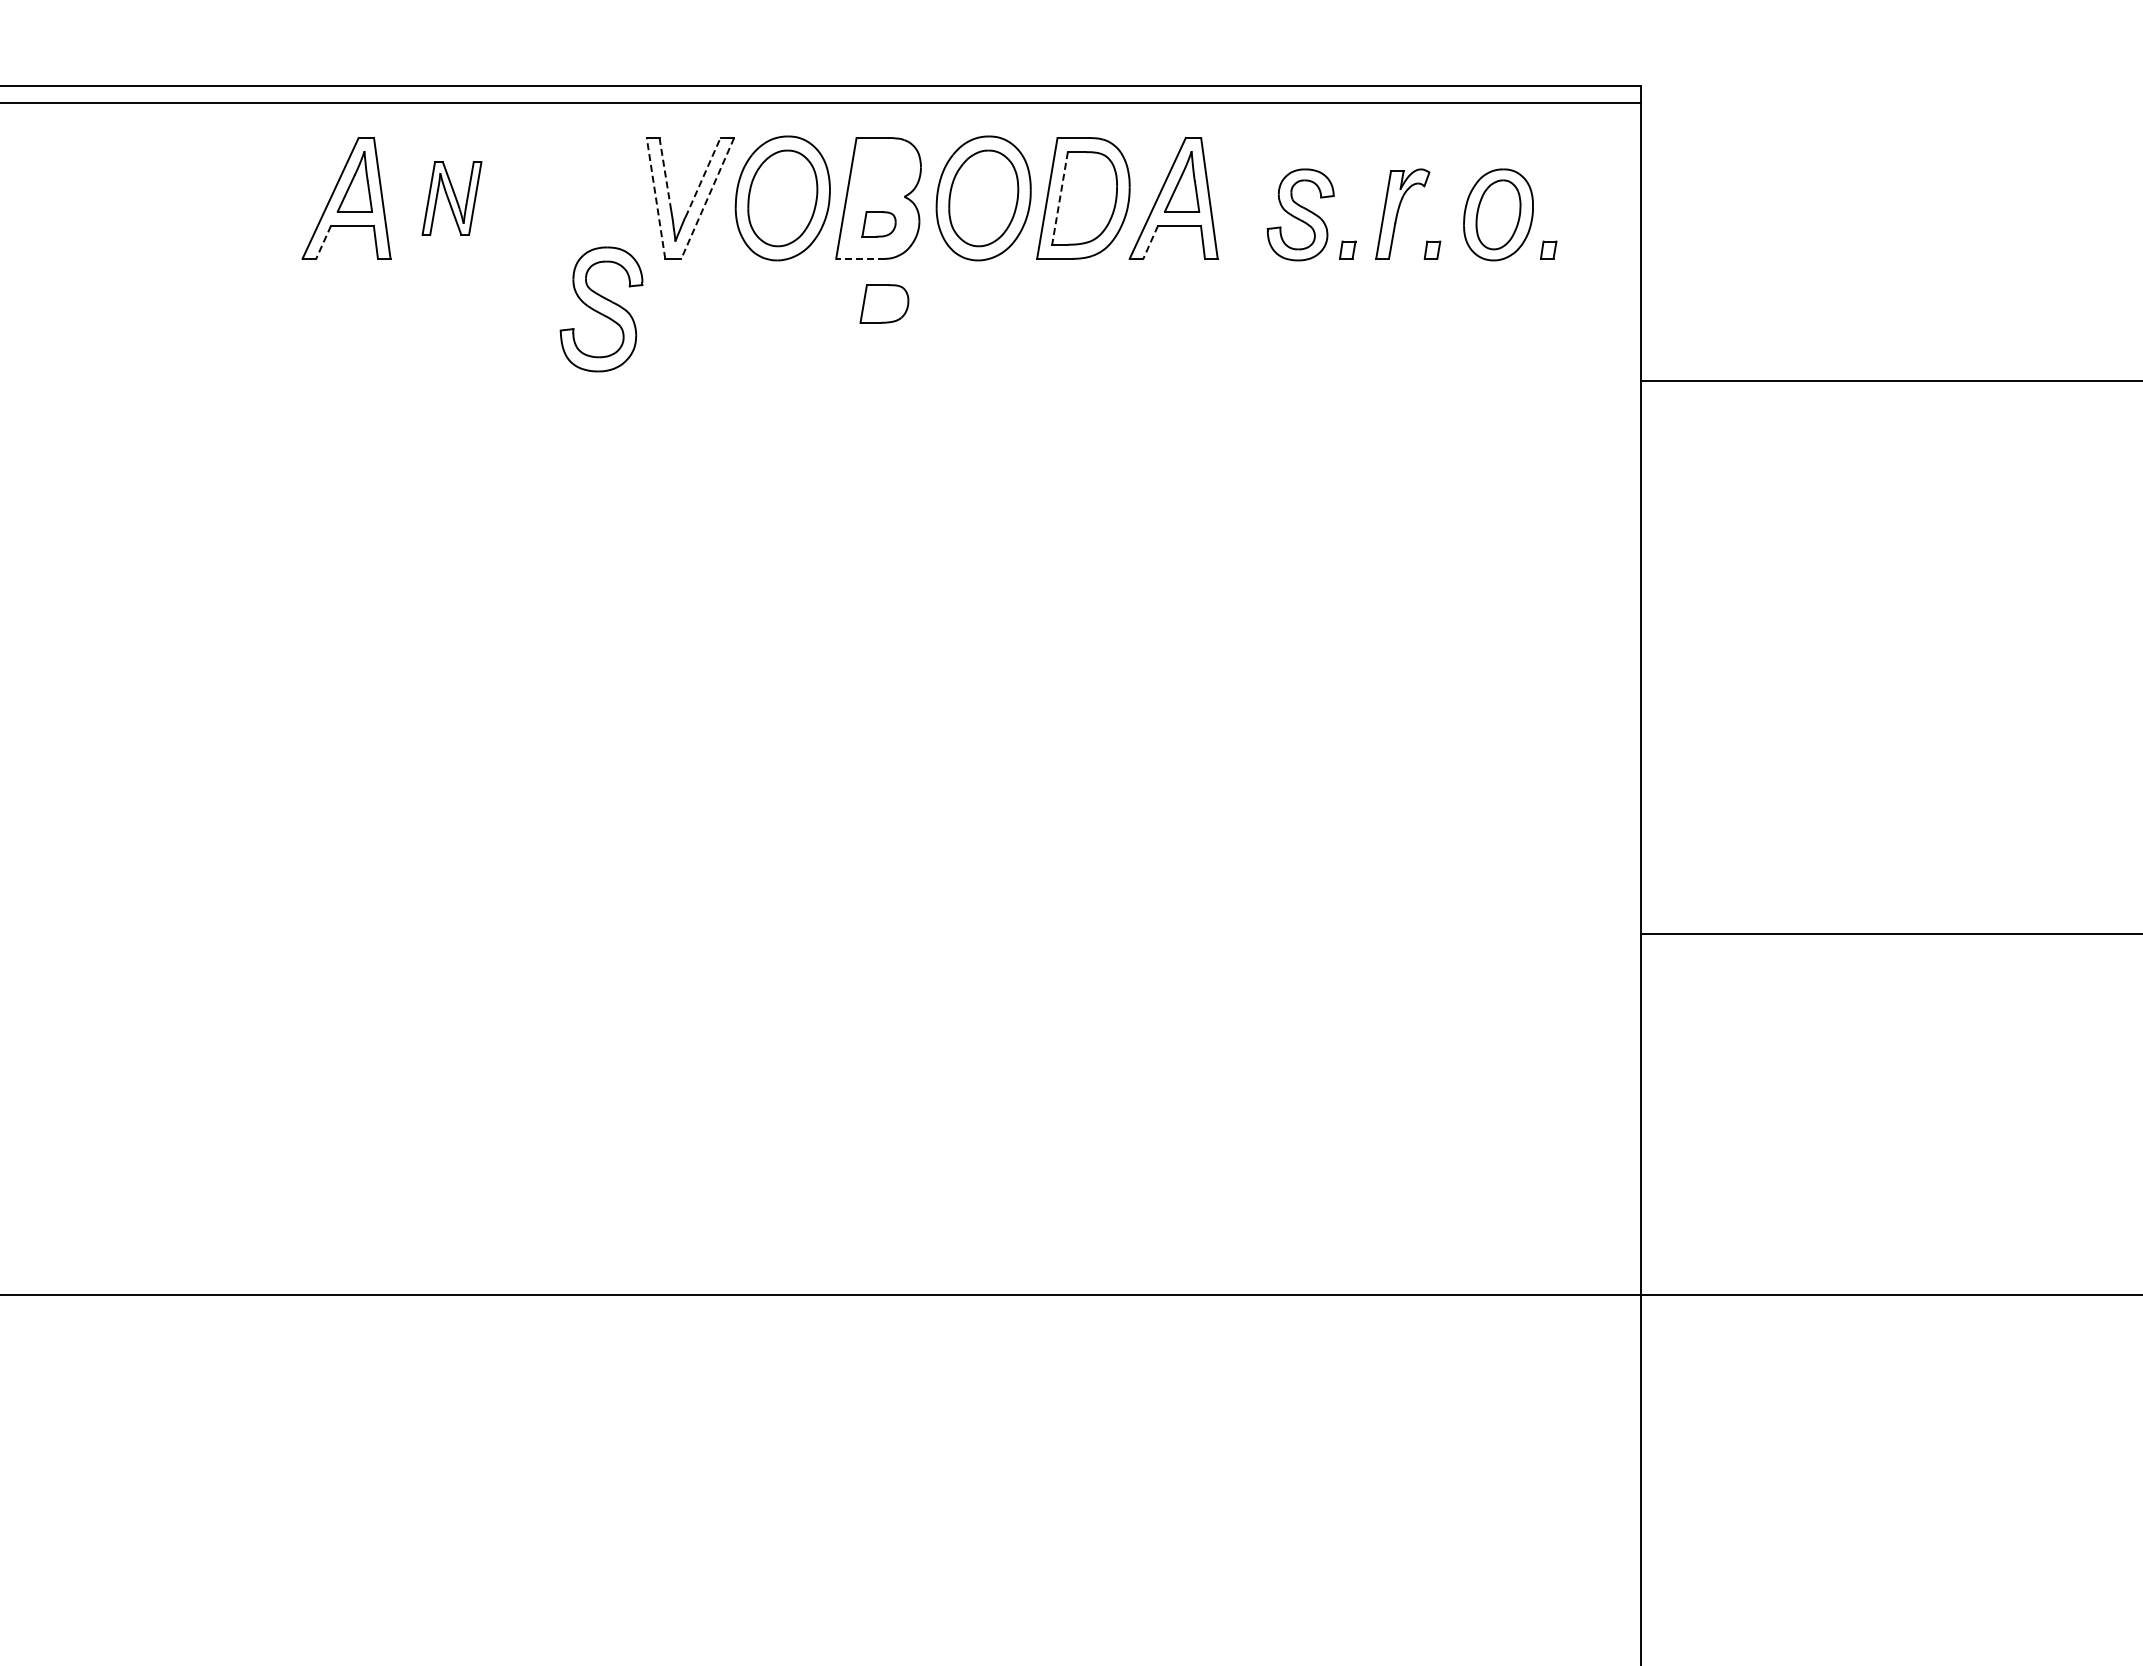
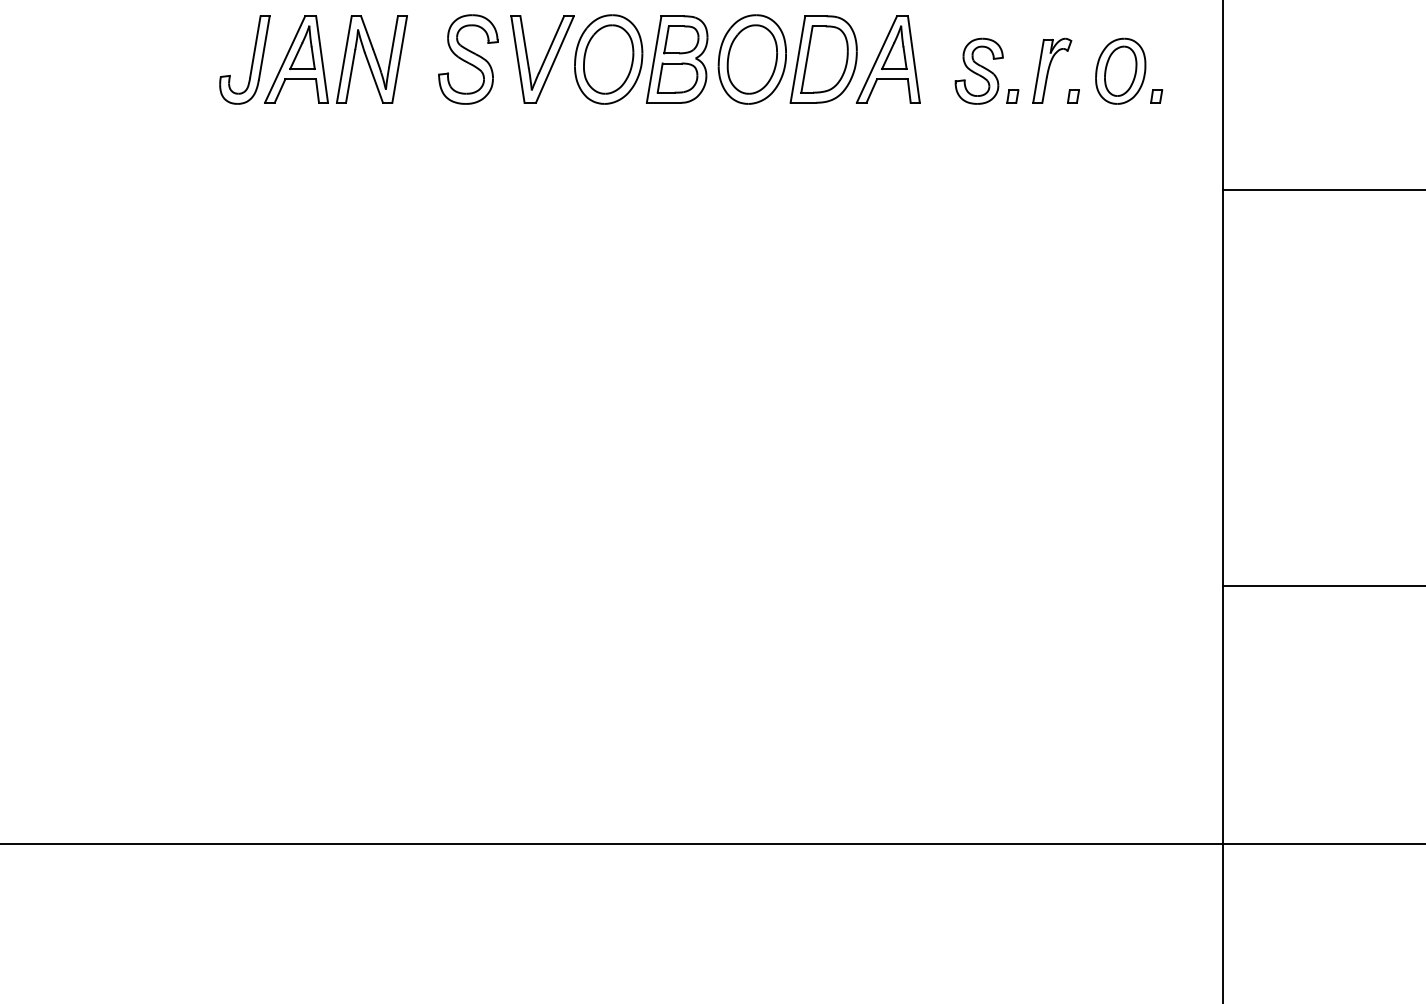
line: (665, 174) -> (524, 42), dashed -> solid
line: (703, 177) -> (551, 44), dashed -> solid
line: (655, 197) -> (517, 58), dashed -> solid
part: (451, 198) -> (371, 59), size x1.67
line: (707, 198) -> (554, 59), dashed -> solid
line: (1060, 198) -> (807, 59), dashed -> solid
part: (284, 200) -> (252, 61), added
part: (878, 224) -> (677, 78), size x1.67
line: (323, 242) -> (280, 91), dashed -> solid
line: (1150, 242) -> (871, 91), dashed -> solid
line: (859, 258) -> (663, 102), dashed -> solid
part: (884, 303) -> (681, 39), moved
part: (601, 309) -> (468, 59), moved

